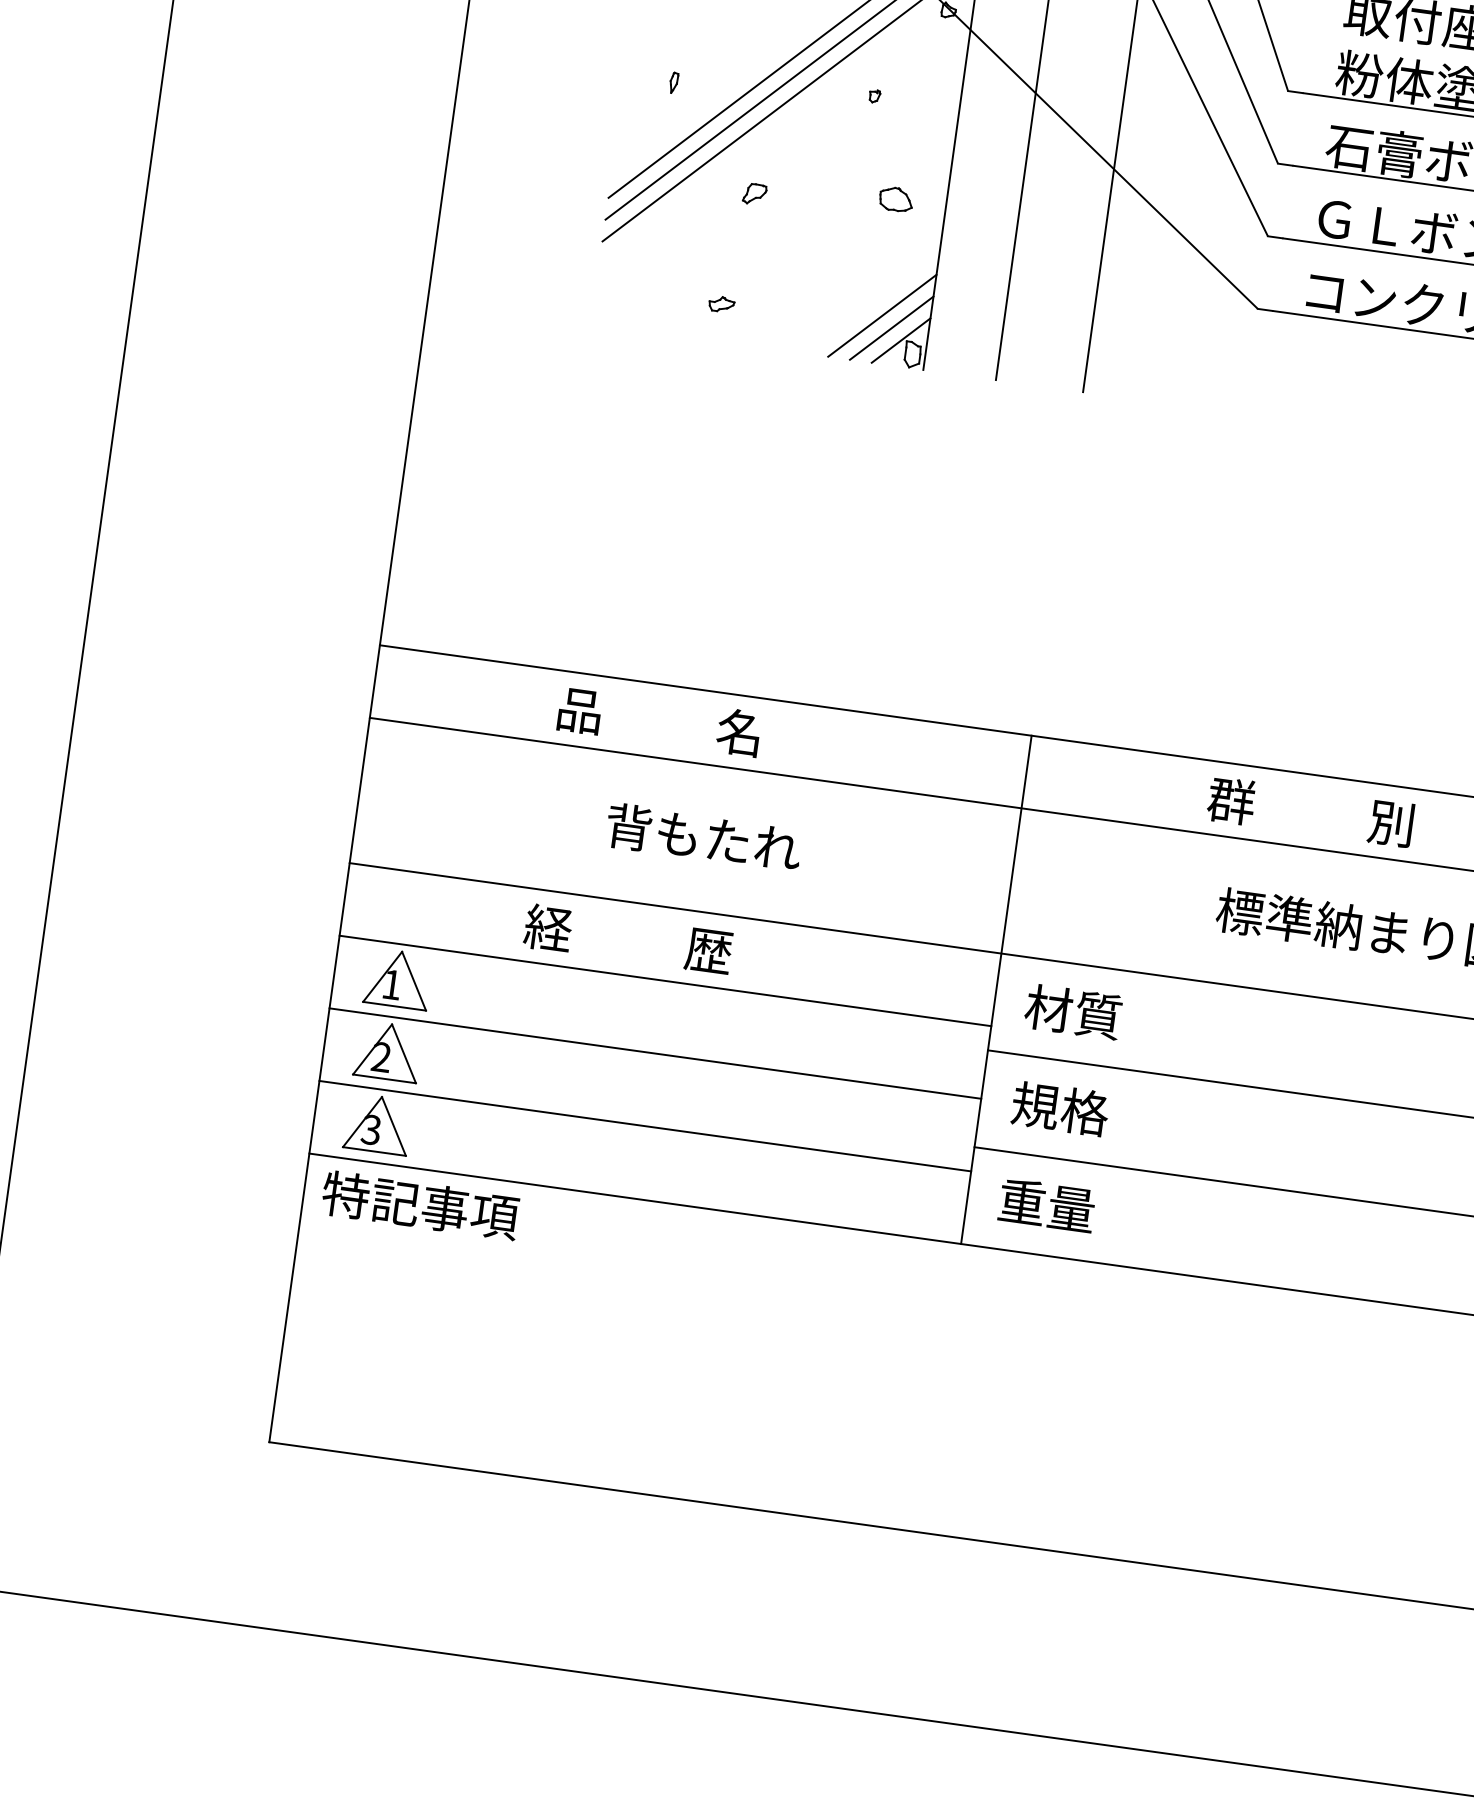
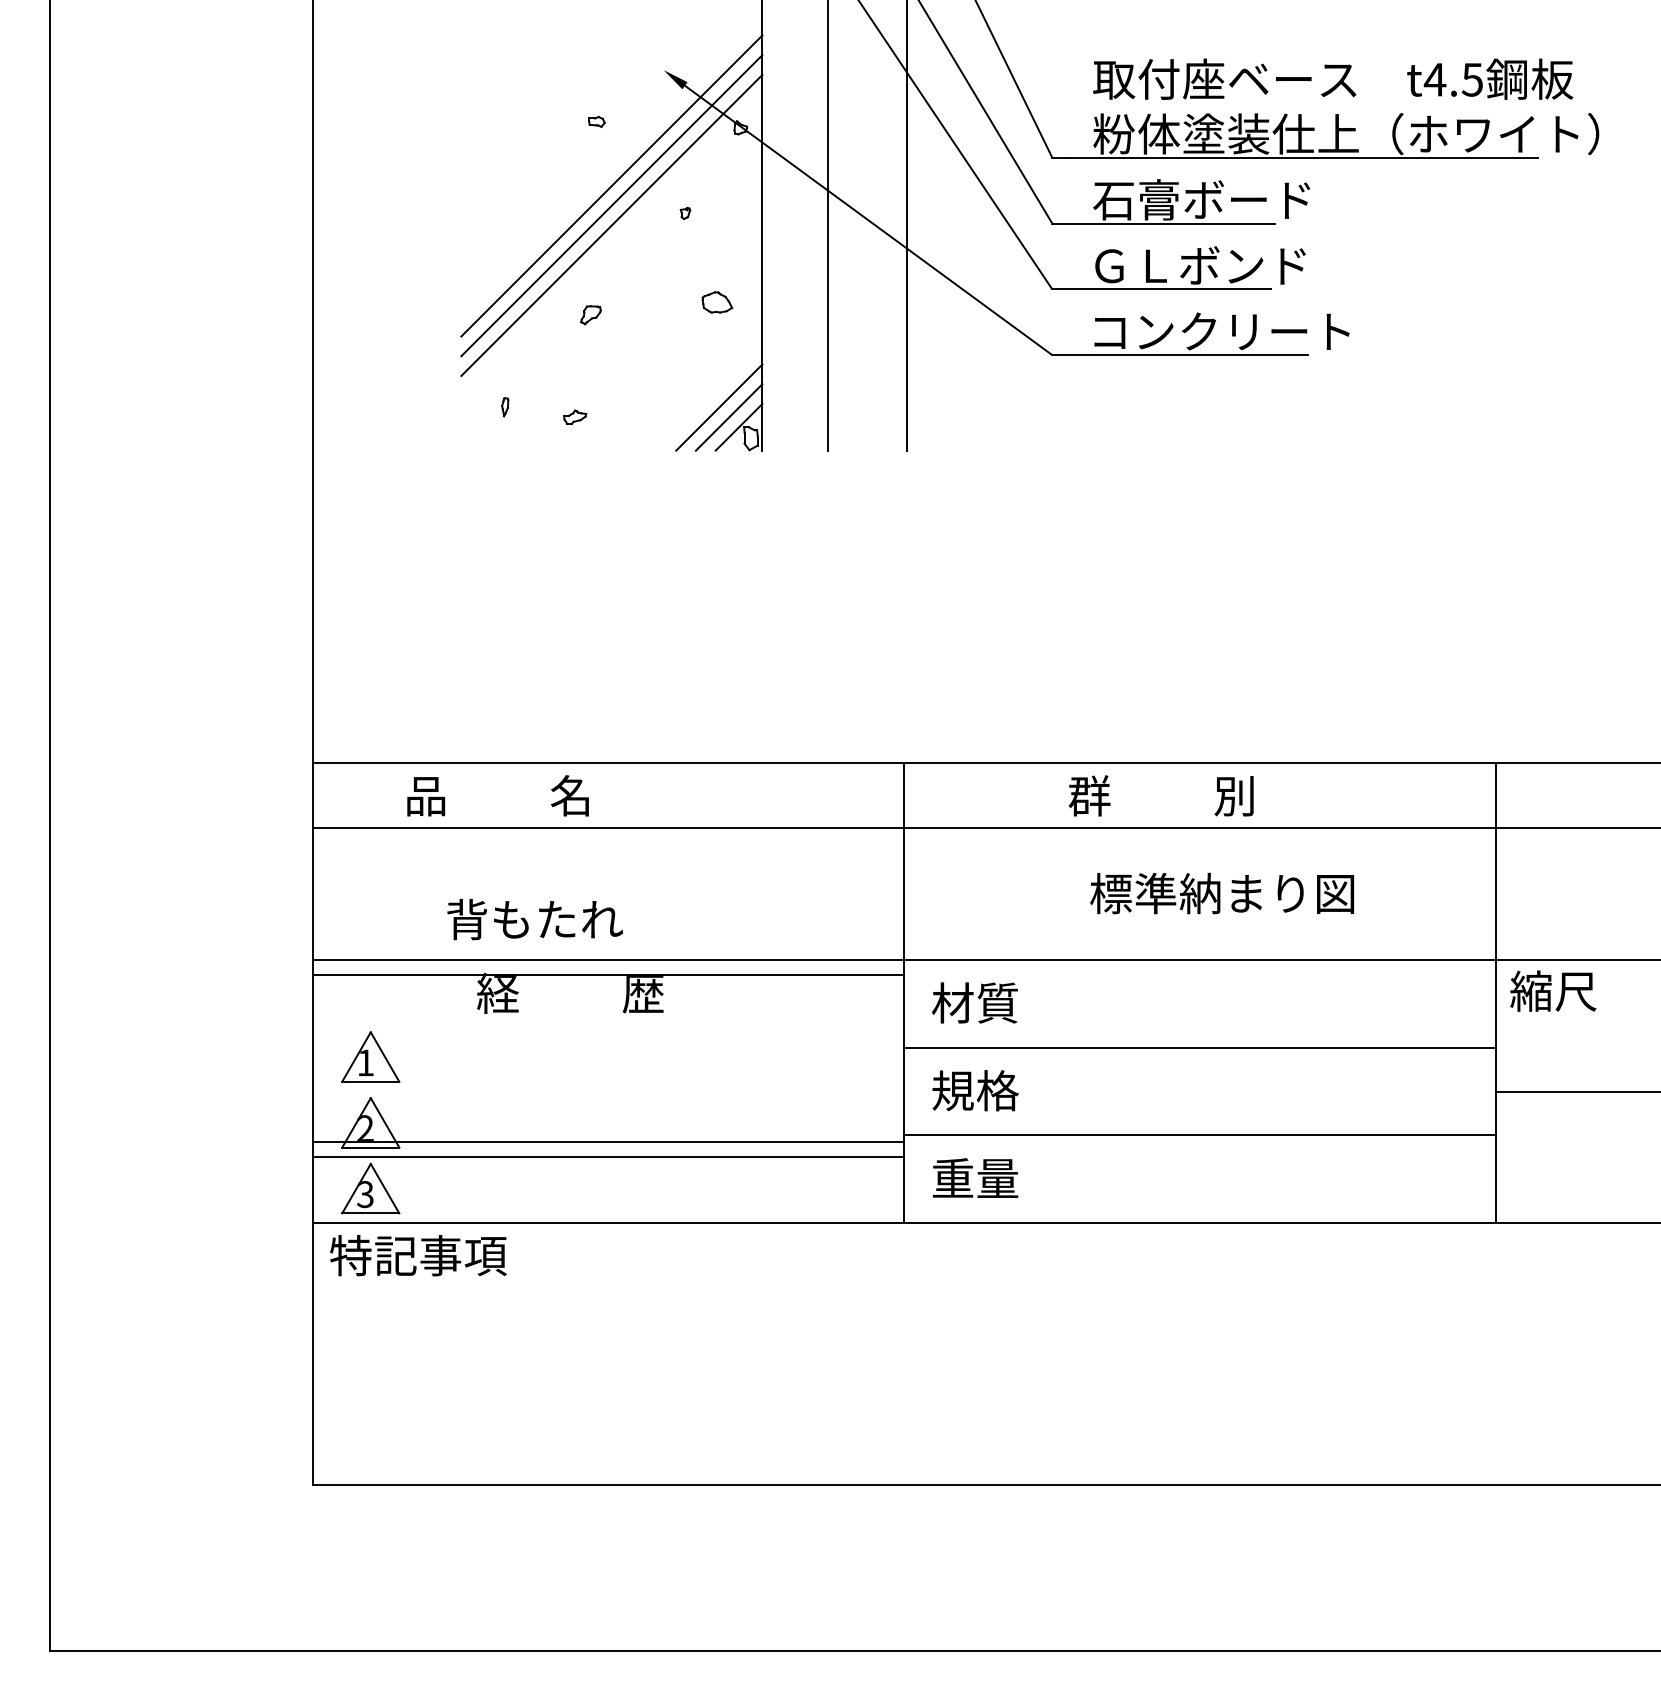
part: (674, 83) -> (505, 407), moved
text: (658, 721) -> (497, 795), moved
text: (703, 837) -> (534, 919), moved
line: (665, 980) -> (608, 974), moved
line: (655, 1053) -> (608, 1141), moved

